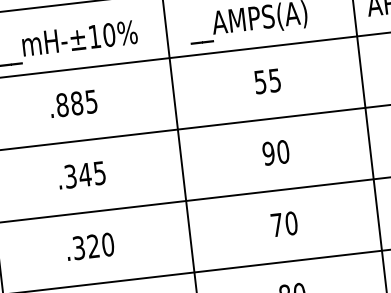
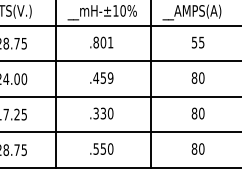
text: (83, 102) -> (106, 42), .885 -> .801
text: (268, 152) -> (194, 77), 90 -> 80
text: (85, 173) -> (103, 77), .345 -> .459
text: (276, 224) -> (194, 113), 70 -> 80
text: (93, 246) -> (103, 113), .320 -> .330

